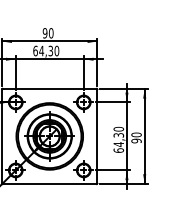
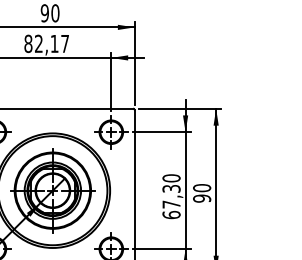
text: (46, 50) -> (47, 42), 64,30 -> 82,17
text: (118, 144) -> (171, 204), 64,30 -> 67,30

